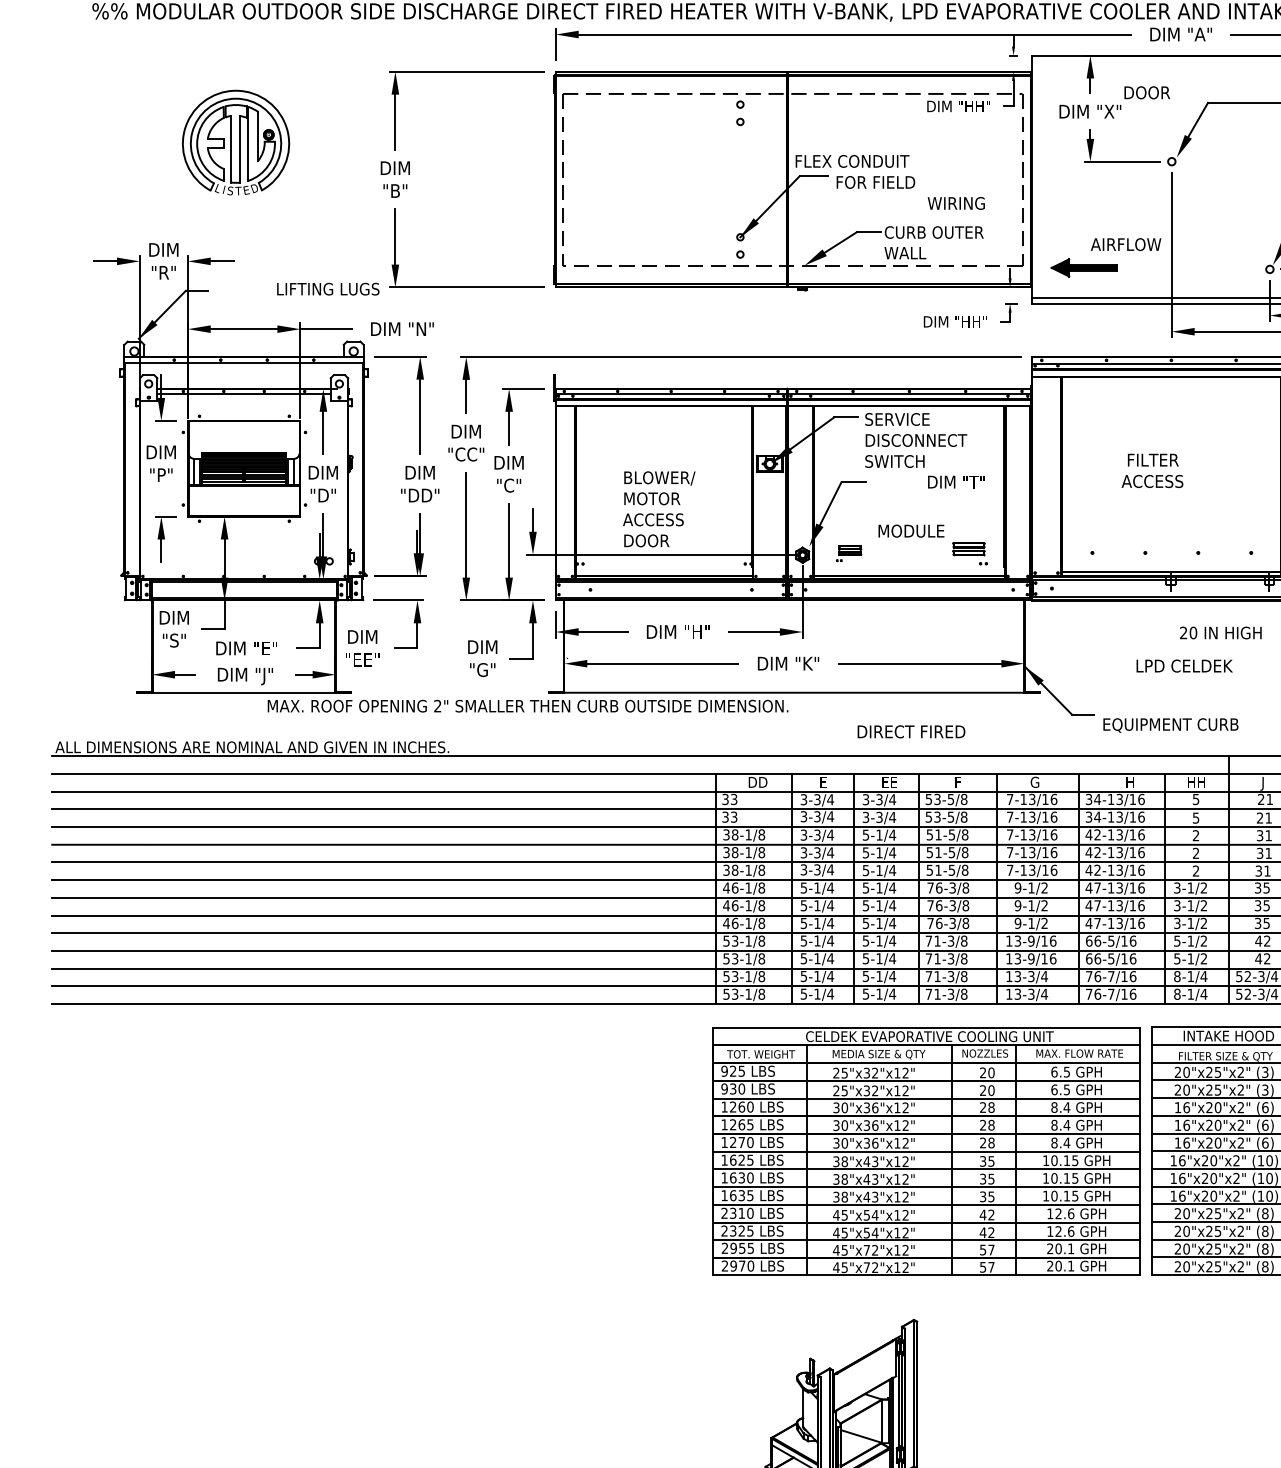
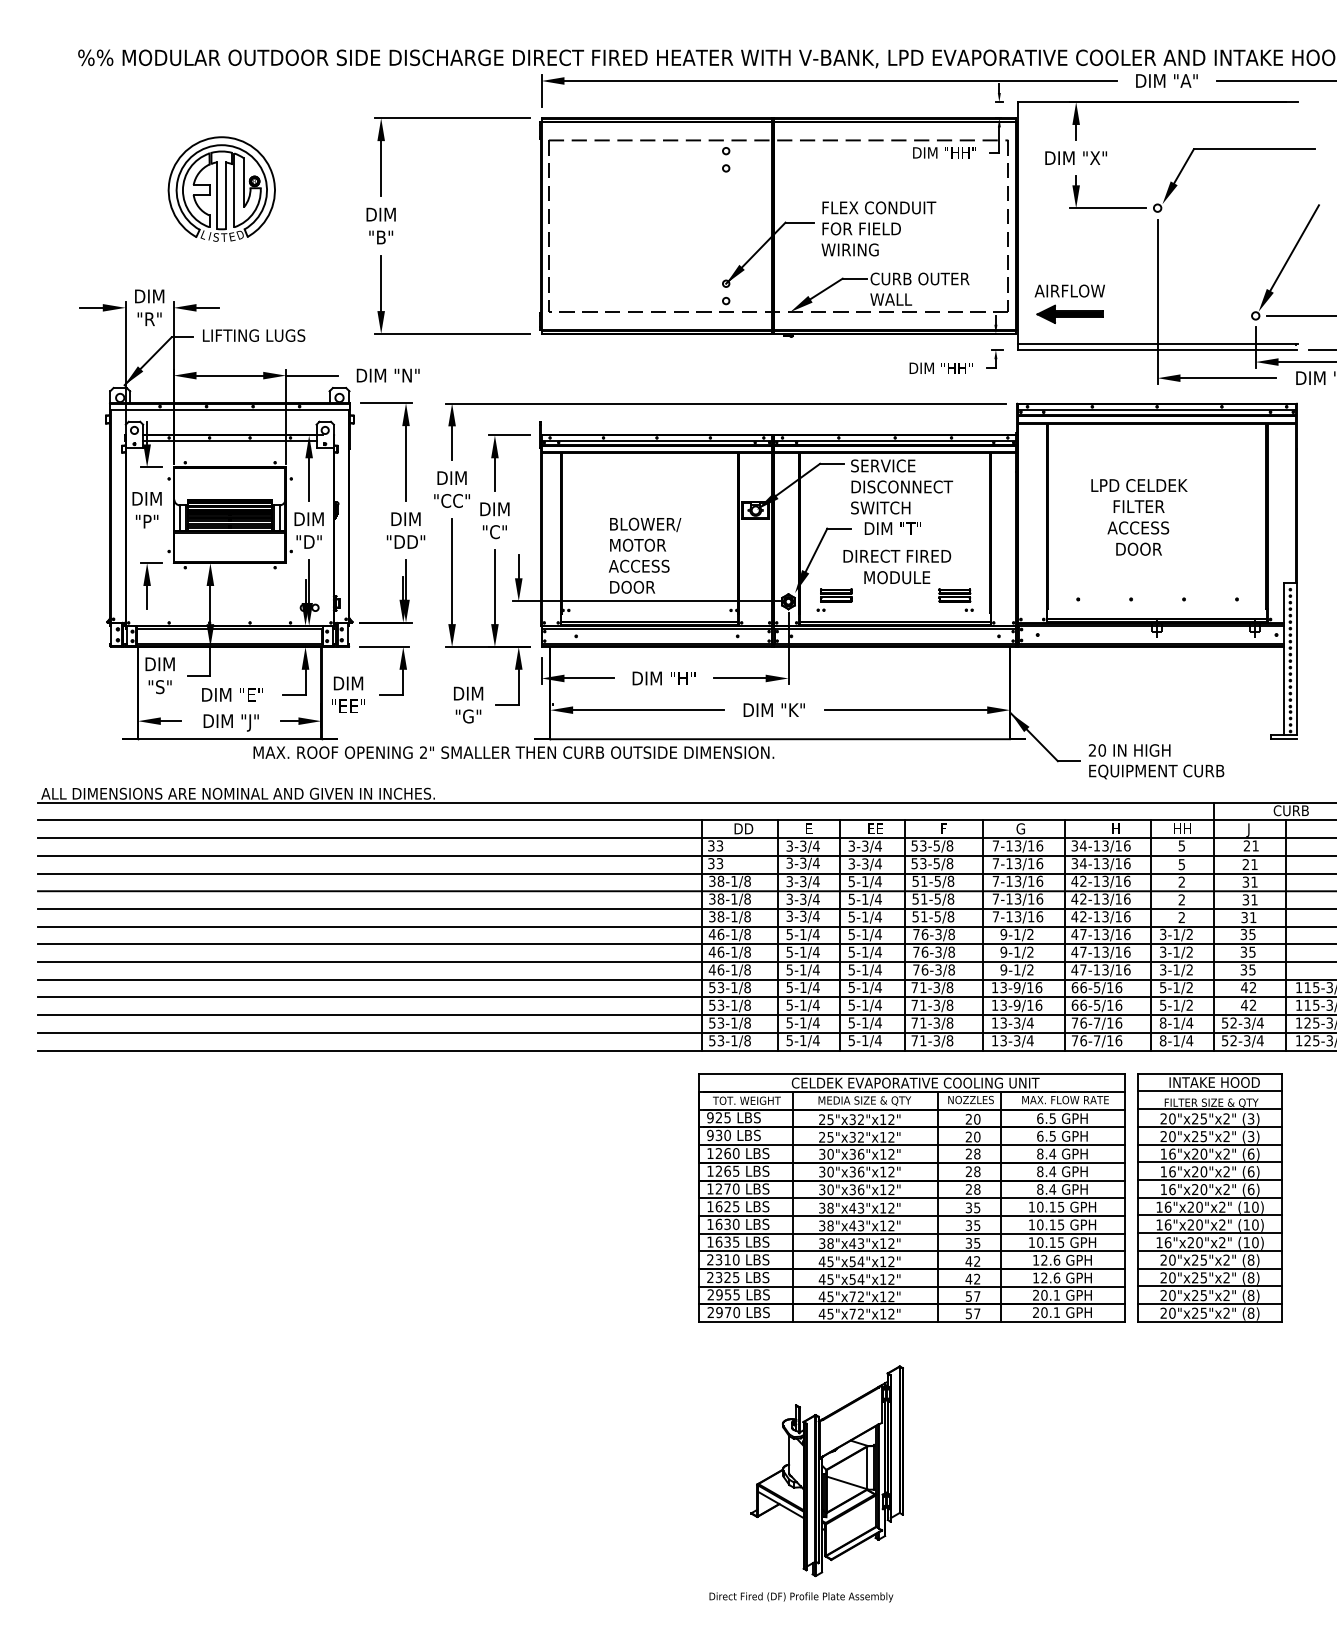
text: (1146, 92) -> (1138, 548), moved
text: (852, 161) -> (879, 207), moved
text: (955, 203) -> (849, 249), moved
text: (1125, 244) -> (1069, 290), moved
text: (328, 289) -> (254, 335), moved
text: (955, 482) -> (892, 528), moved
part: (848, 553) -> (834, 599), size x1.43
text: (1220, 633) -> (1129, 750), moved
text: (1184, 666) -> (1139, 485), moved
text: (911, 731) -> (897, 555), moved

